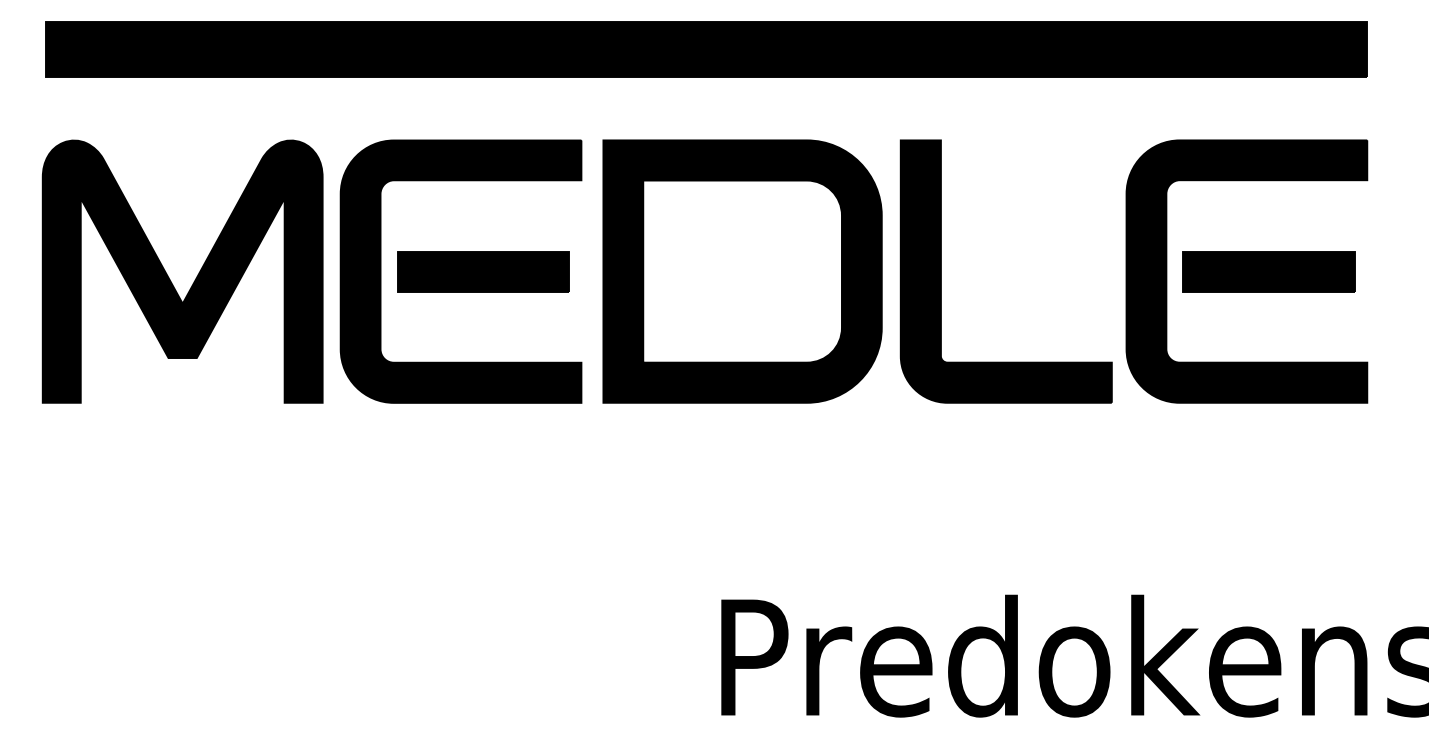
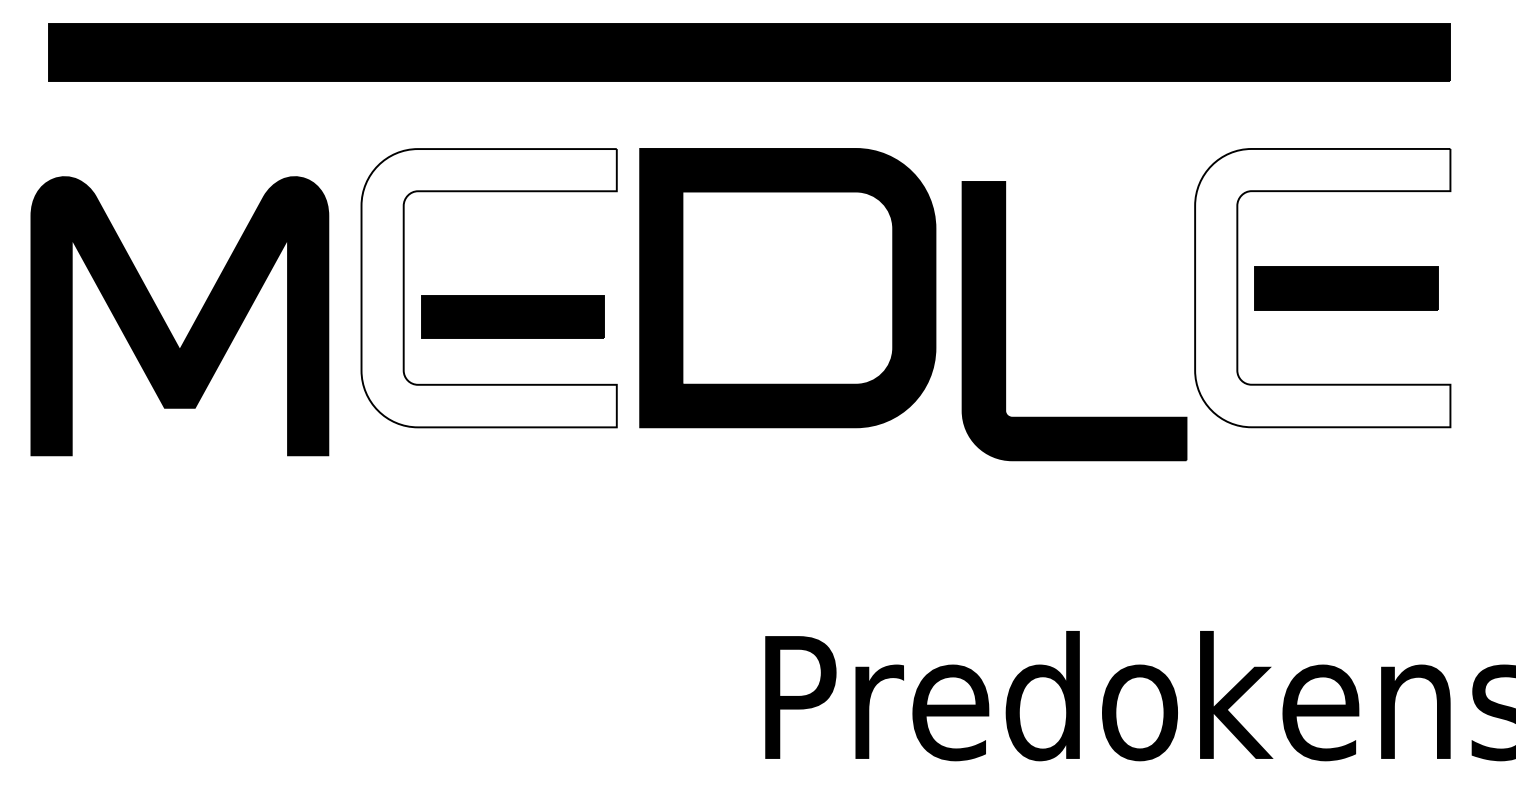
fill: (460, 271) -> (488, 288), removed
part: (483, 271) -> (512, 316), moved
part: (942, 271) -> (1006, 321), moved
fill: (1246, 271) -> (1322, 287), removed
part: (170, 278) -> (166, 323), moved

